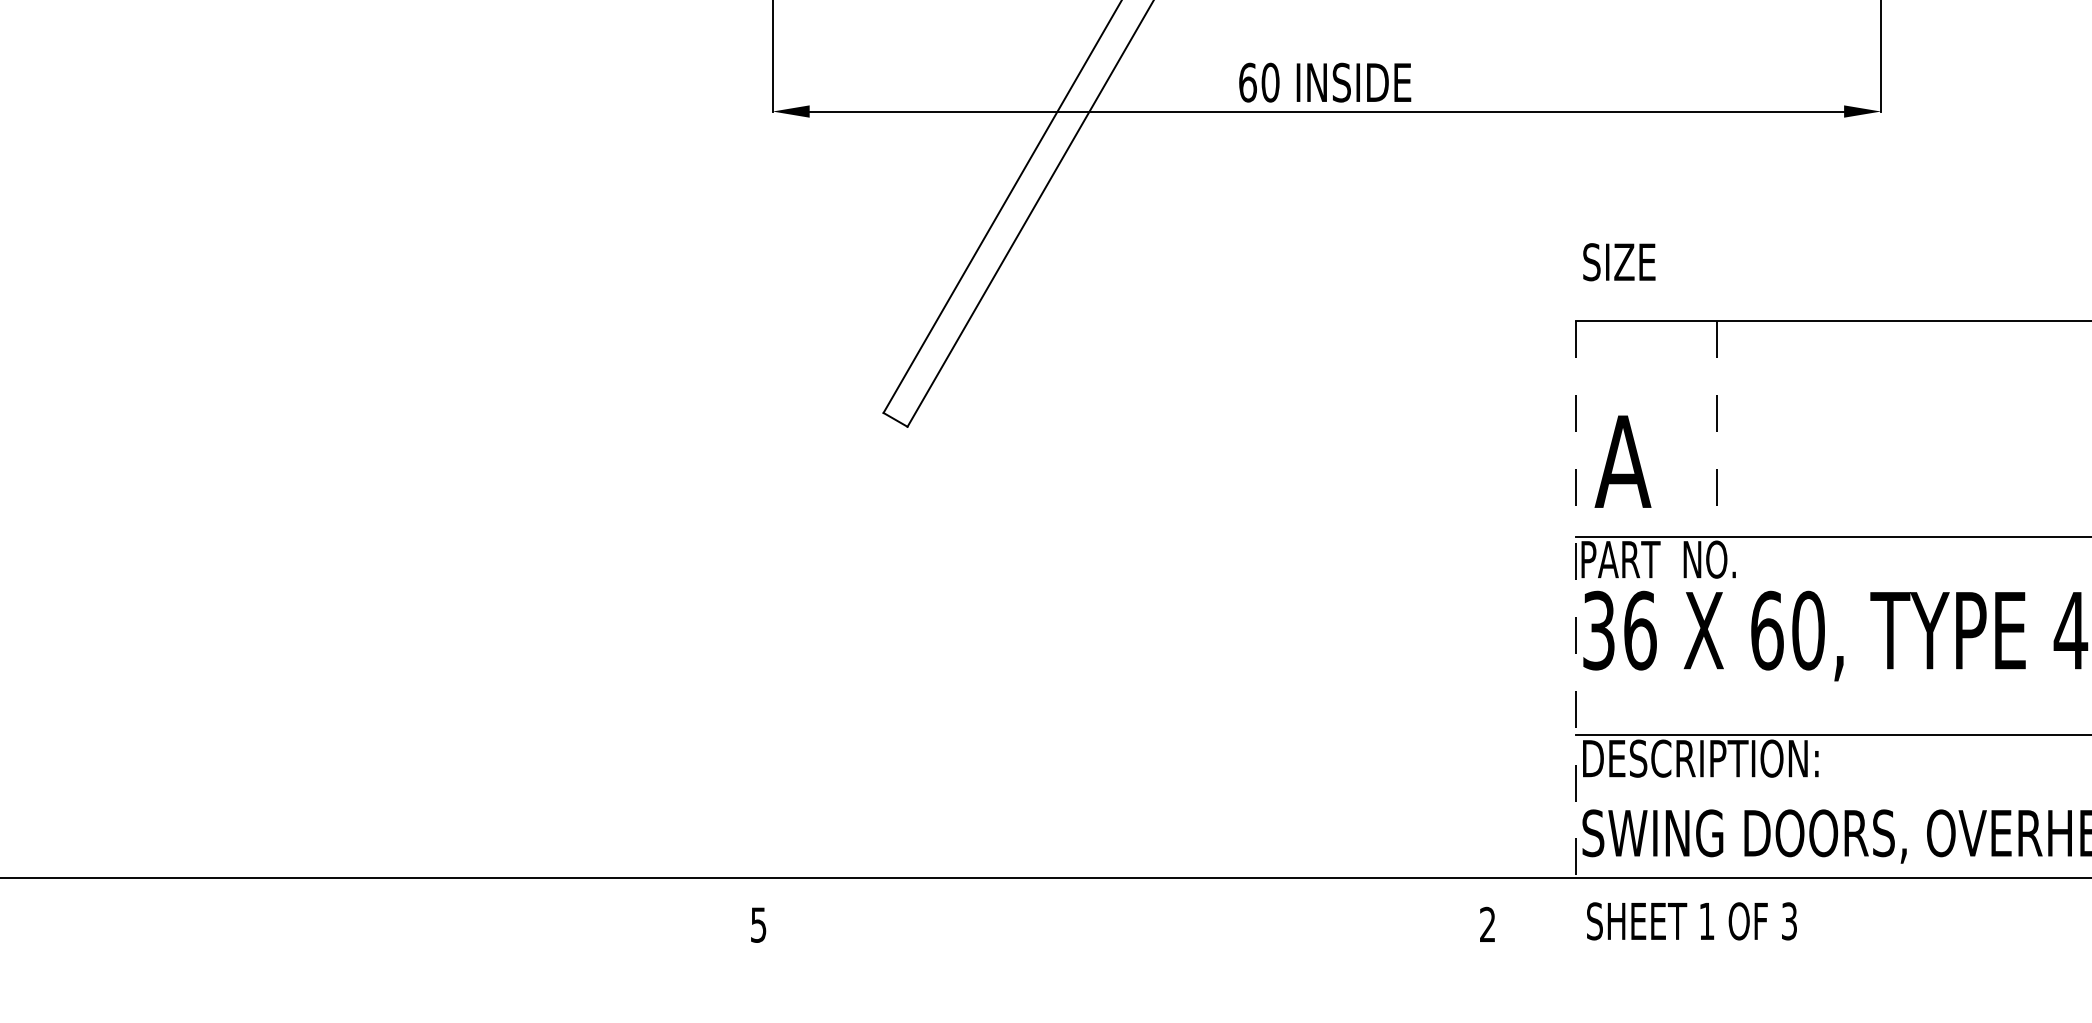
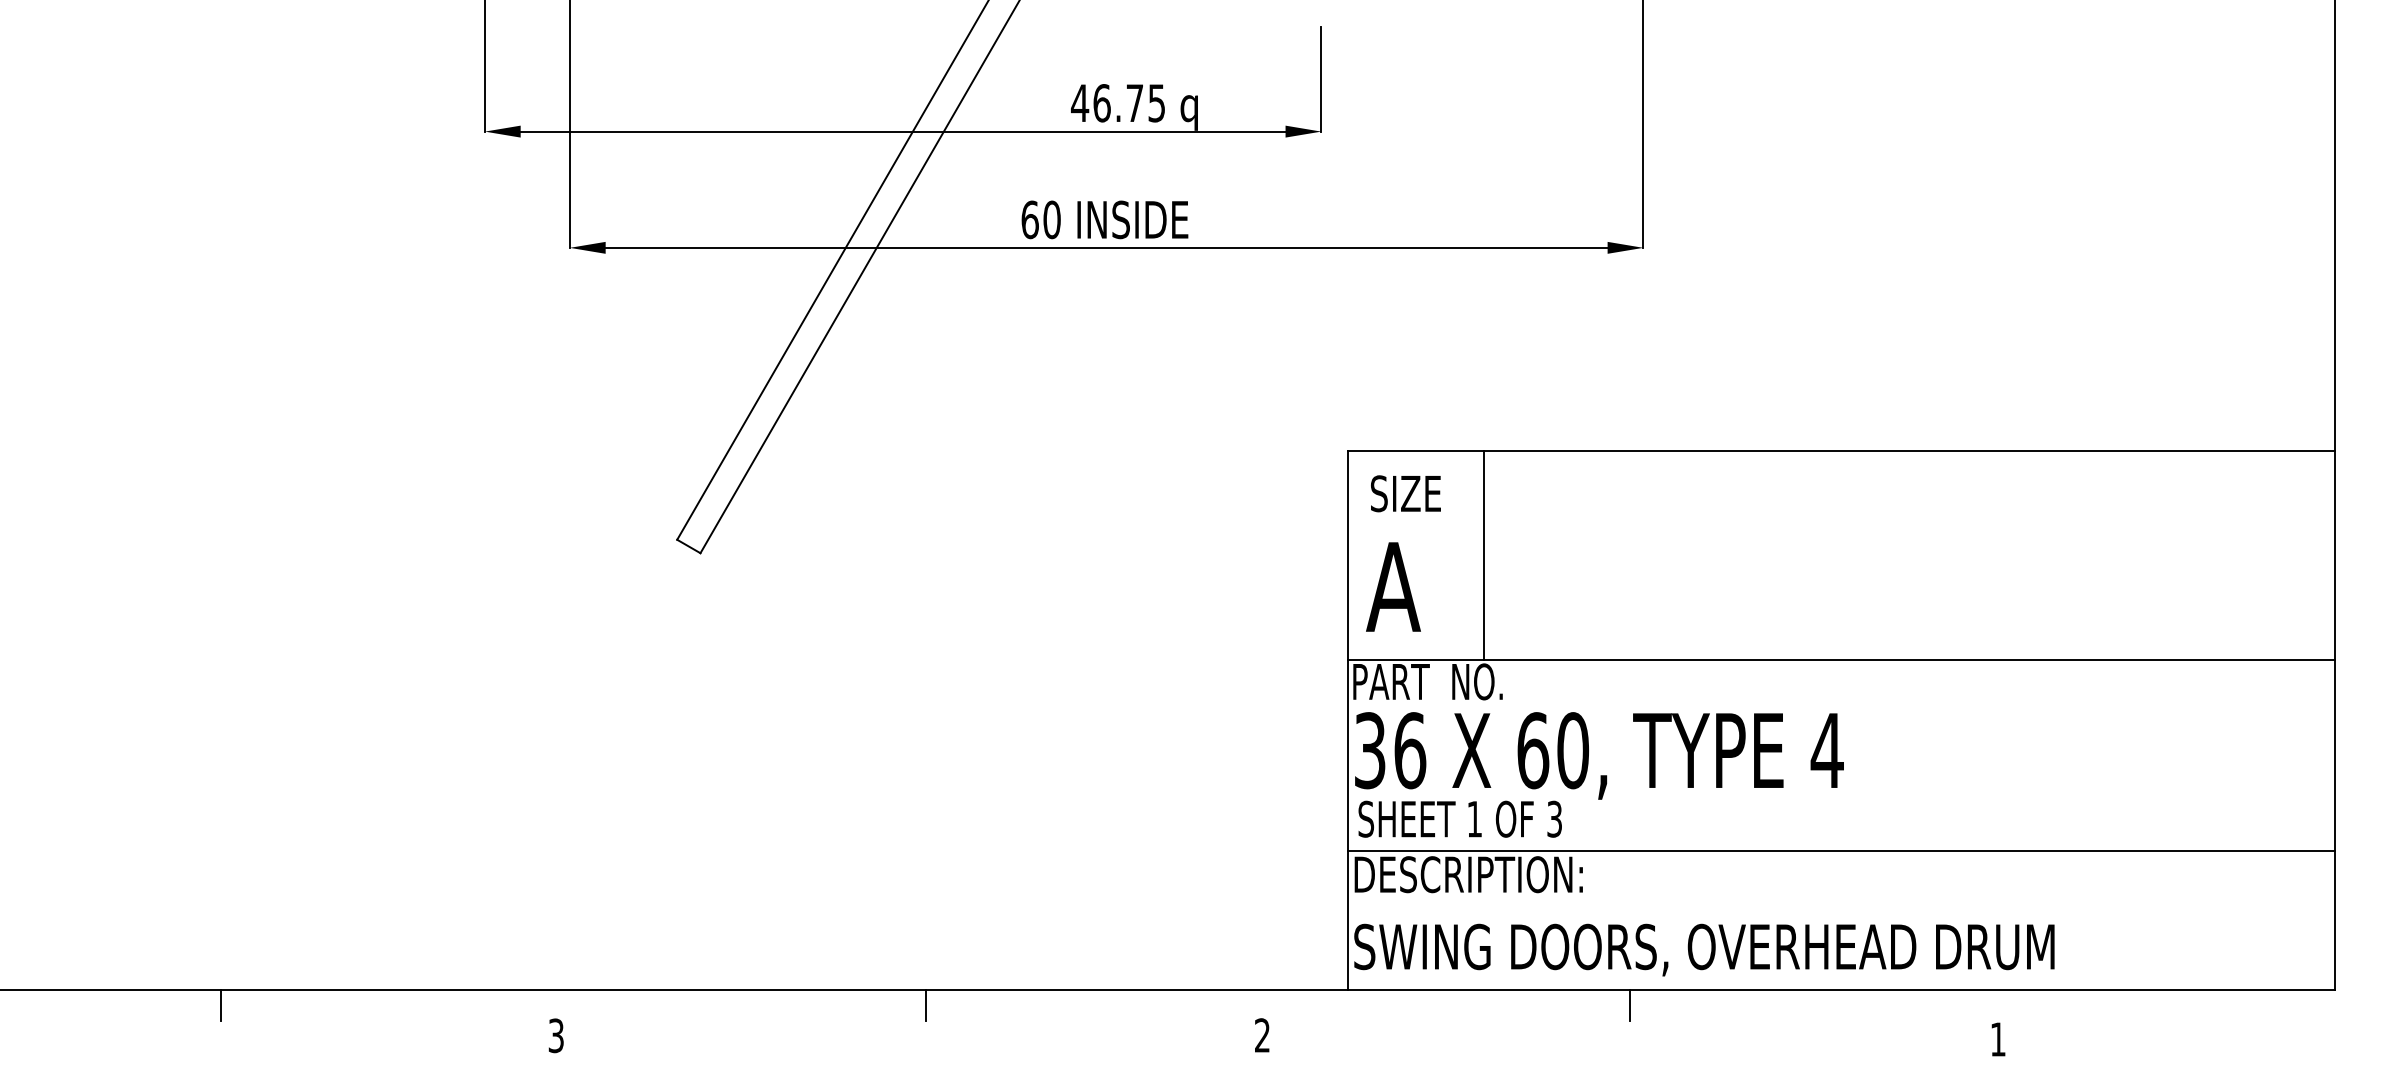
text: (1618, 261) -> (1405, 493), moved
line: (1716, 429) -> (1484, 555), dashed -> solid
line: (1575, 599) -> (1347, 720), dashed -> solid
line: (413, 893) -> (221, 1005), added
line: (1139, 893) -> (925, 1005), added
line: (1867, 893) -> (1630, 1005), added
text: (1691, 920) -> (1459, 818), moved
text: (758, 924) -> (556, 1035), 5 -> 3

